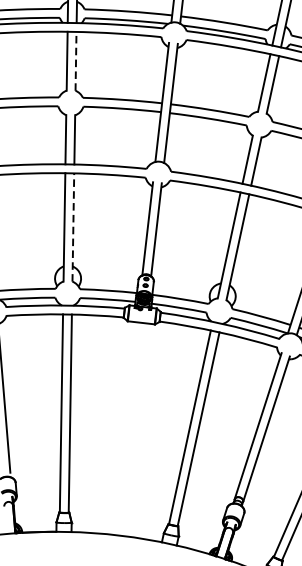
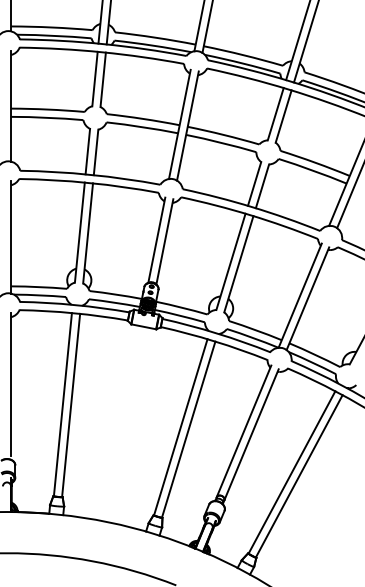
line: (76, 60) -> (103, 79), dashed -> solid
line: (73, 226) -> (88, 232), dashed -> solid

